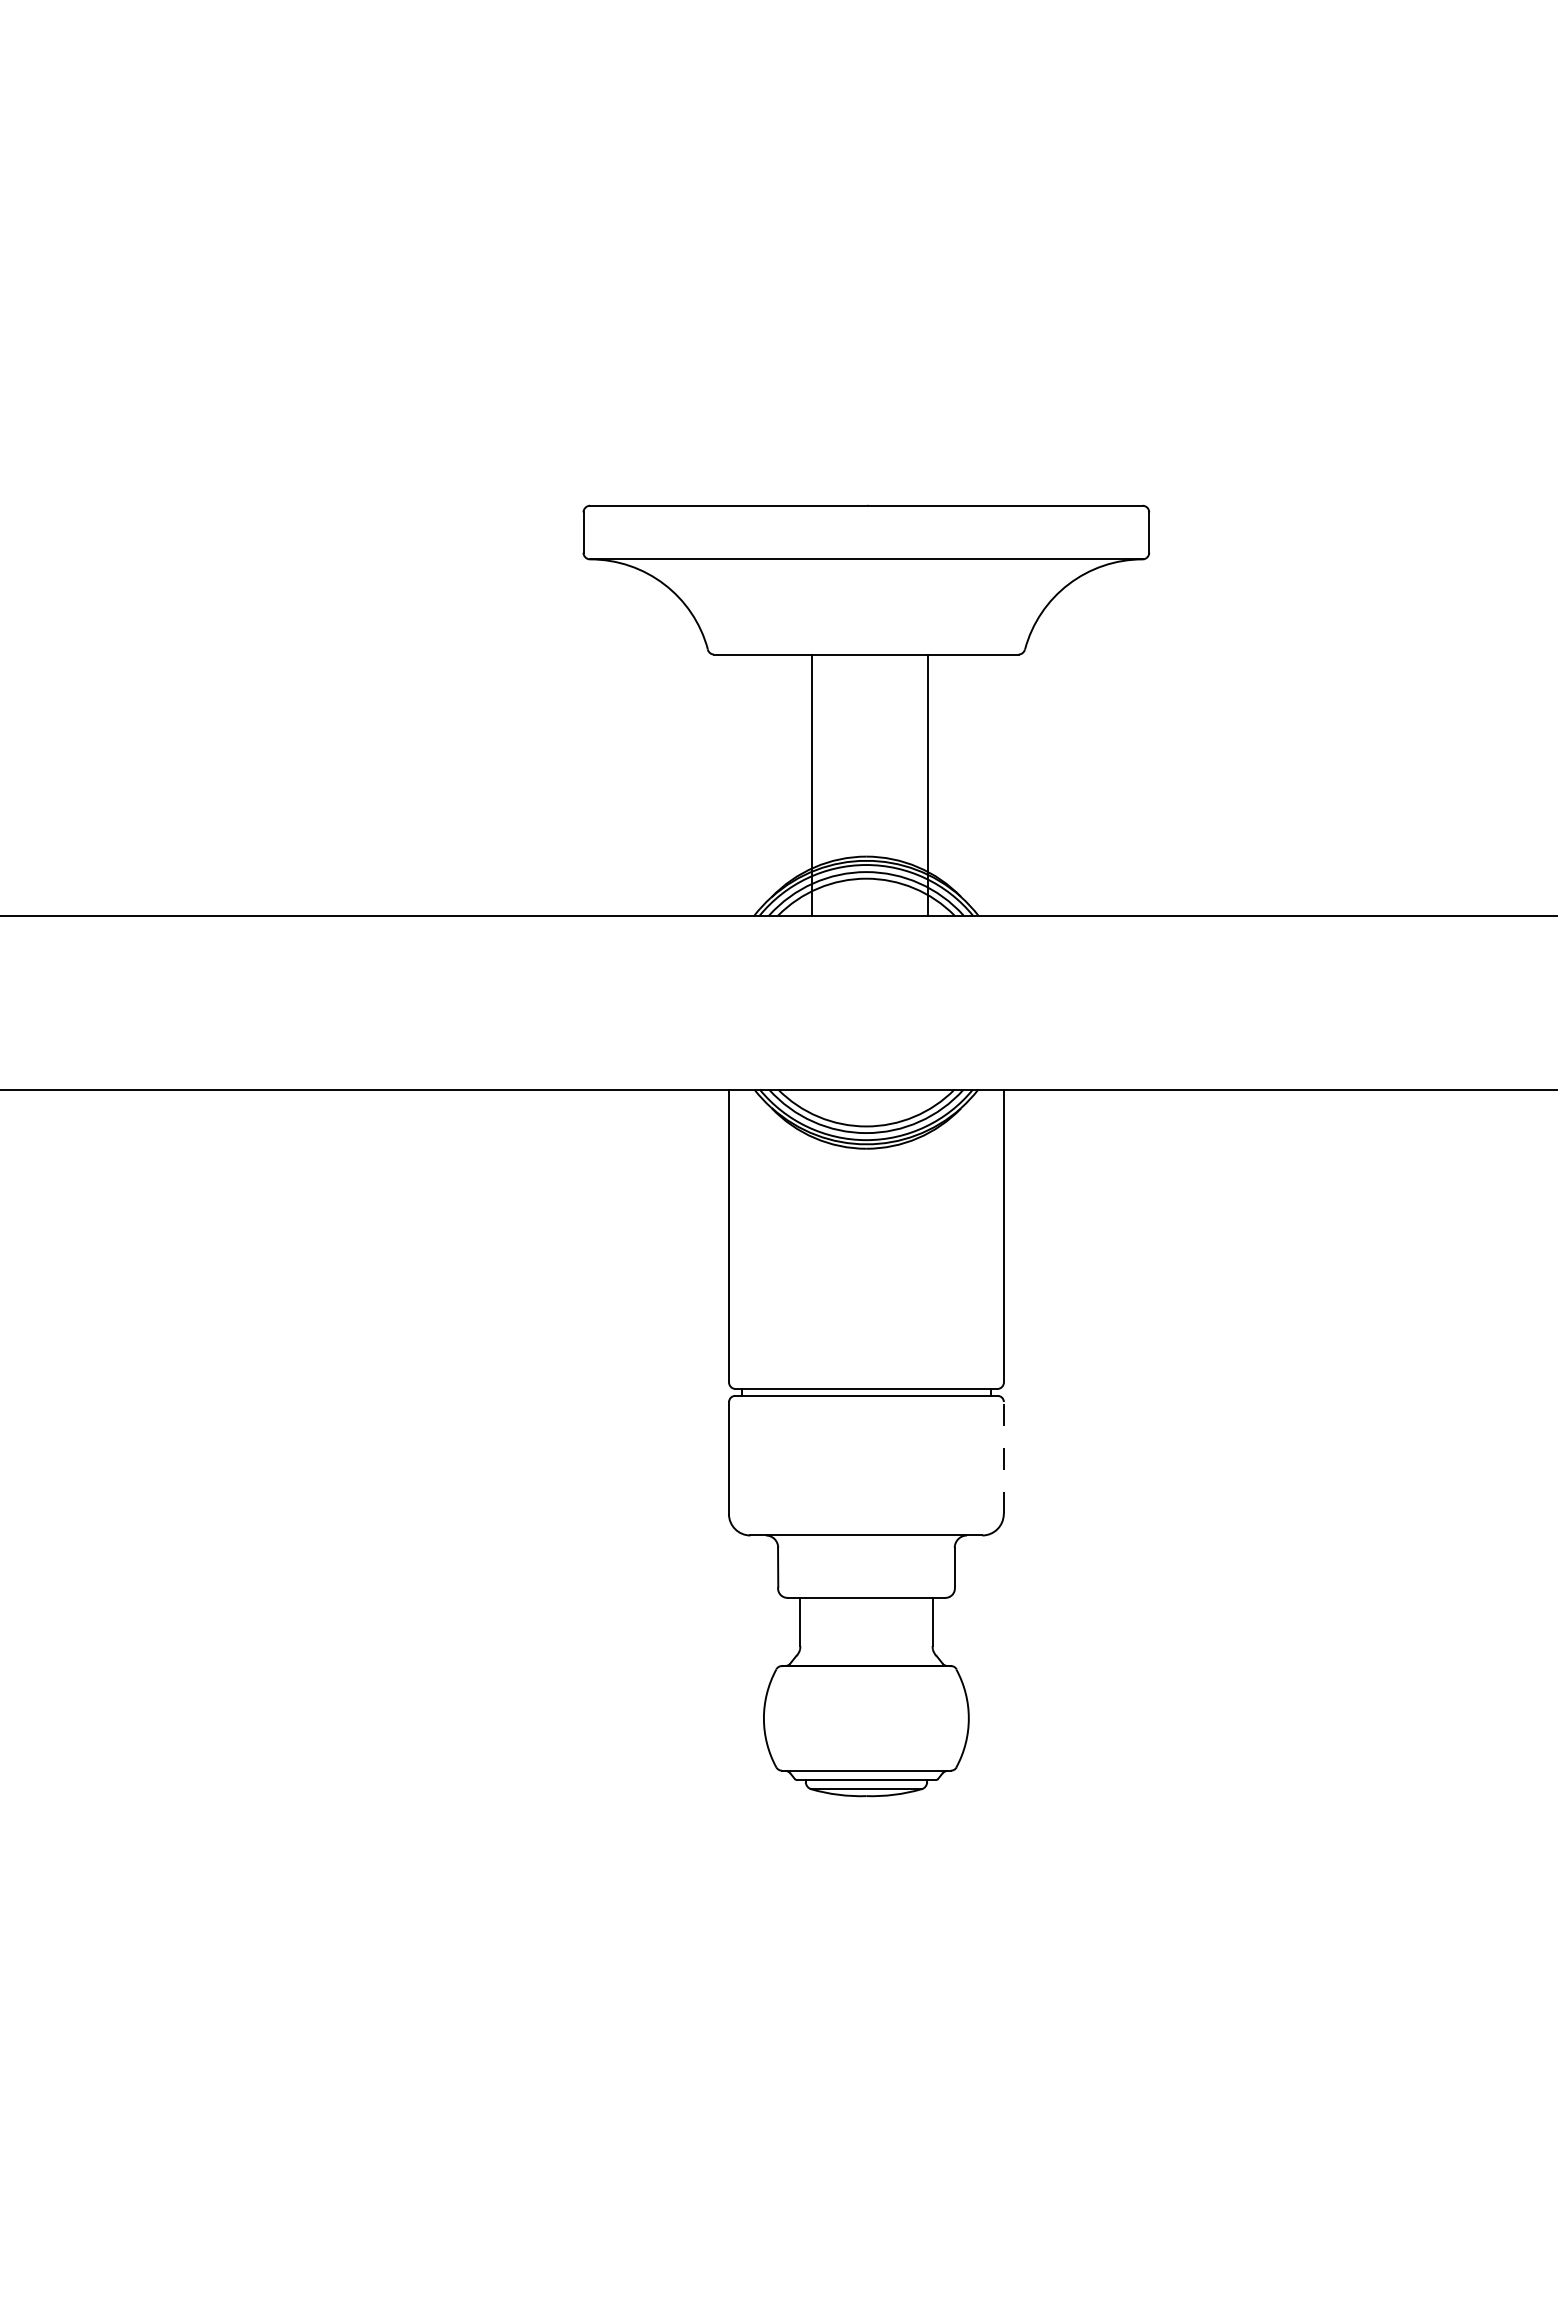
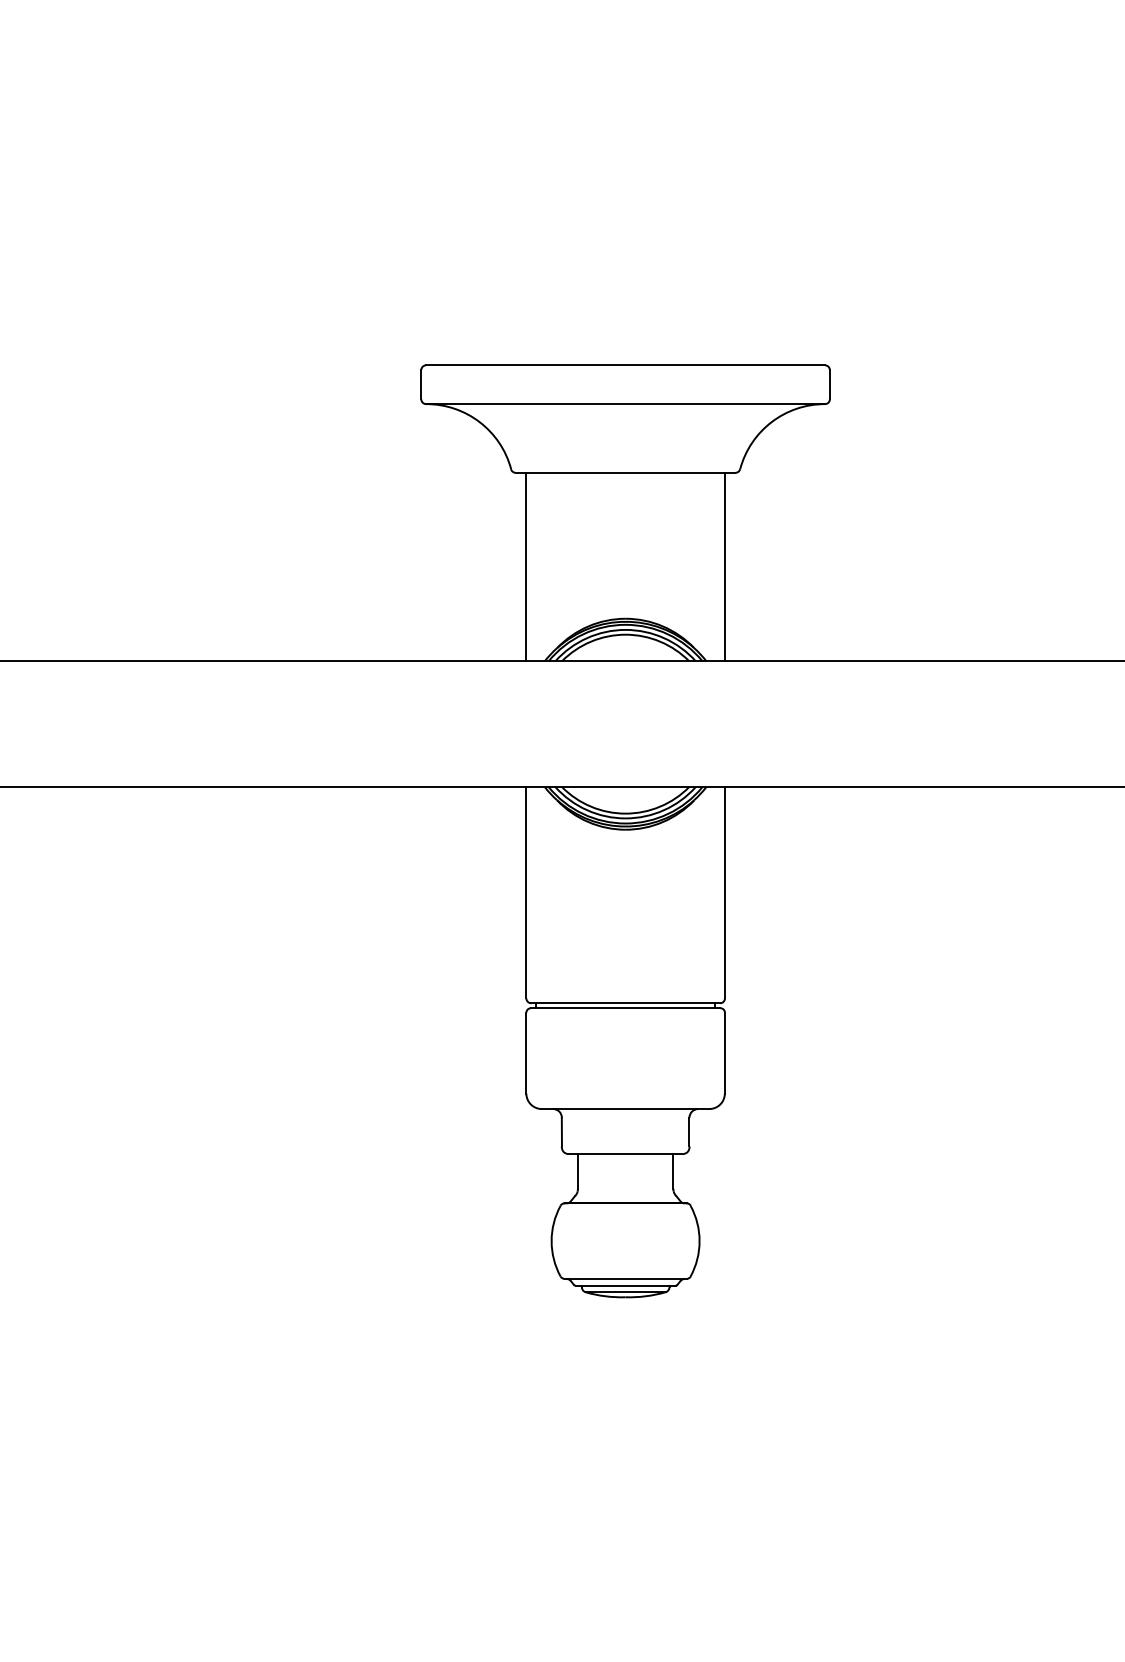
line: (812, 784) -> (526, 566), moved
line: (927, 784) -> (724, 566), moved
line: (1003, 1458) -> (724, 1053), dashed -> solid

